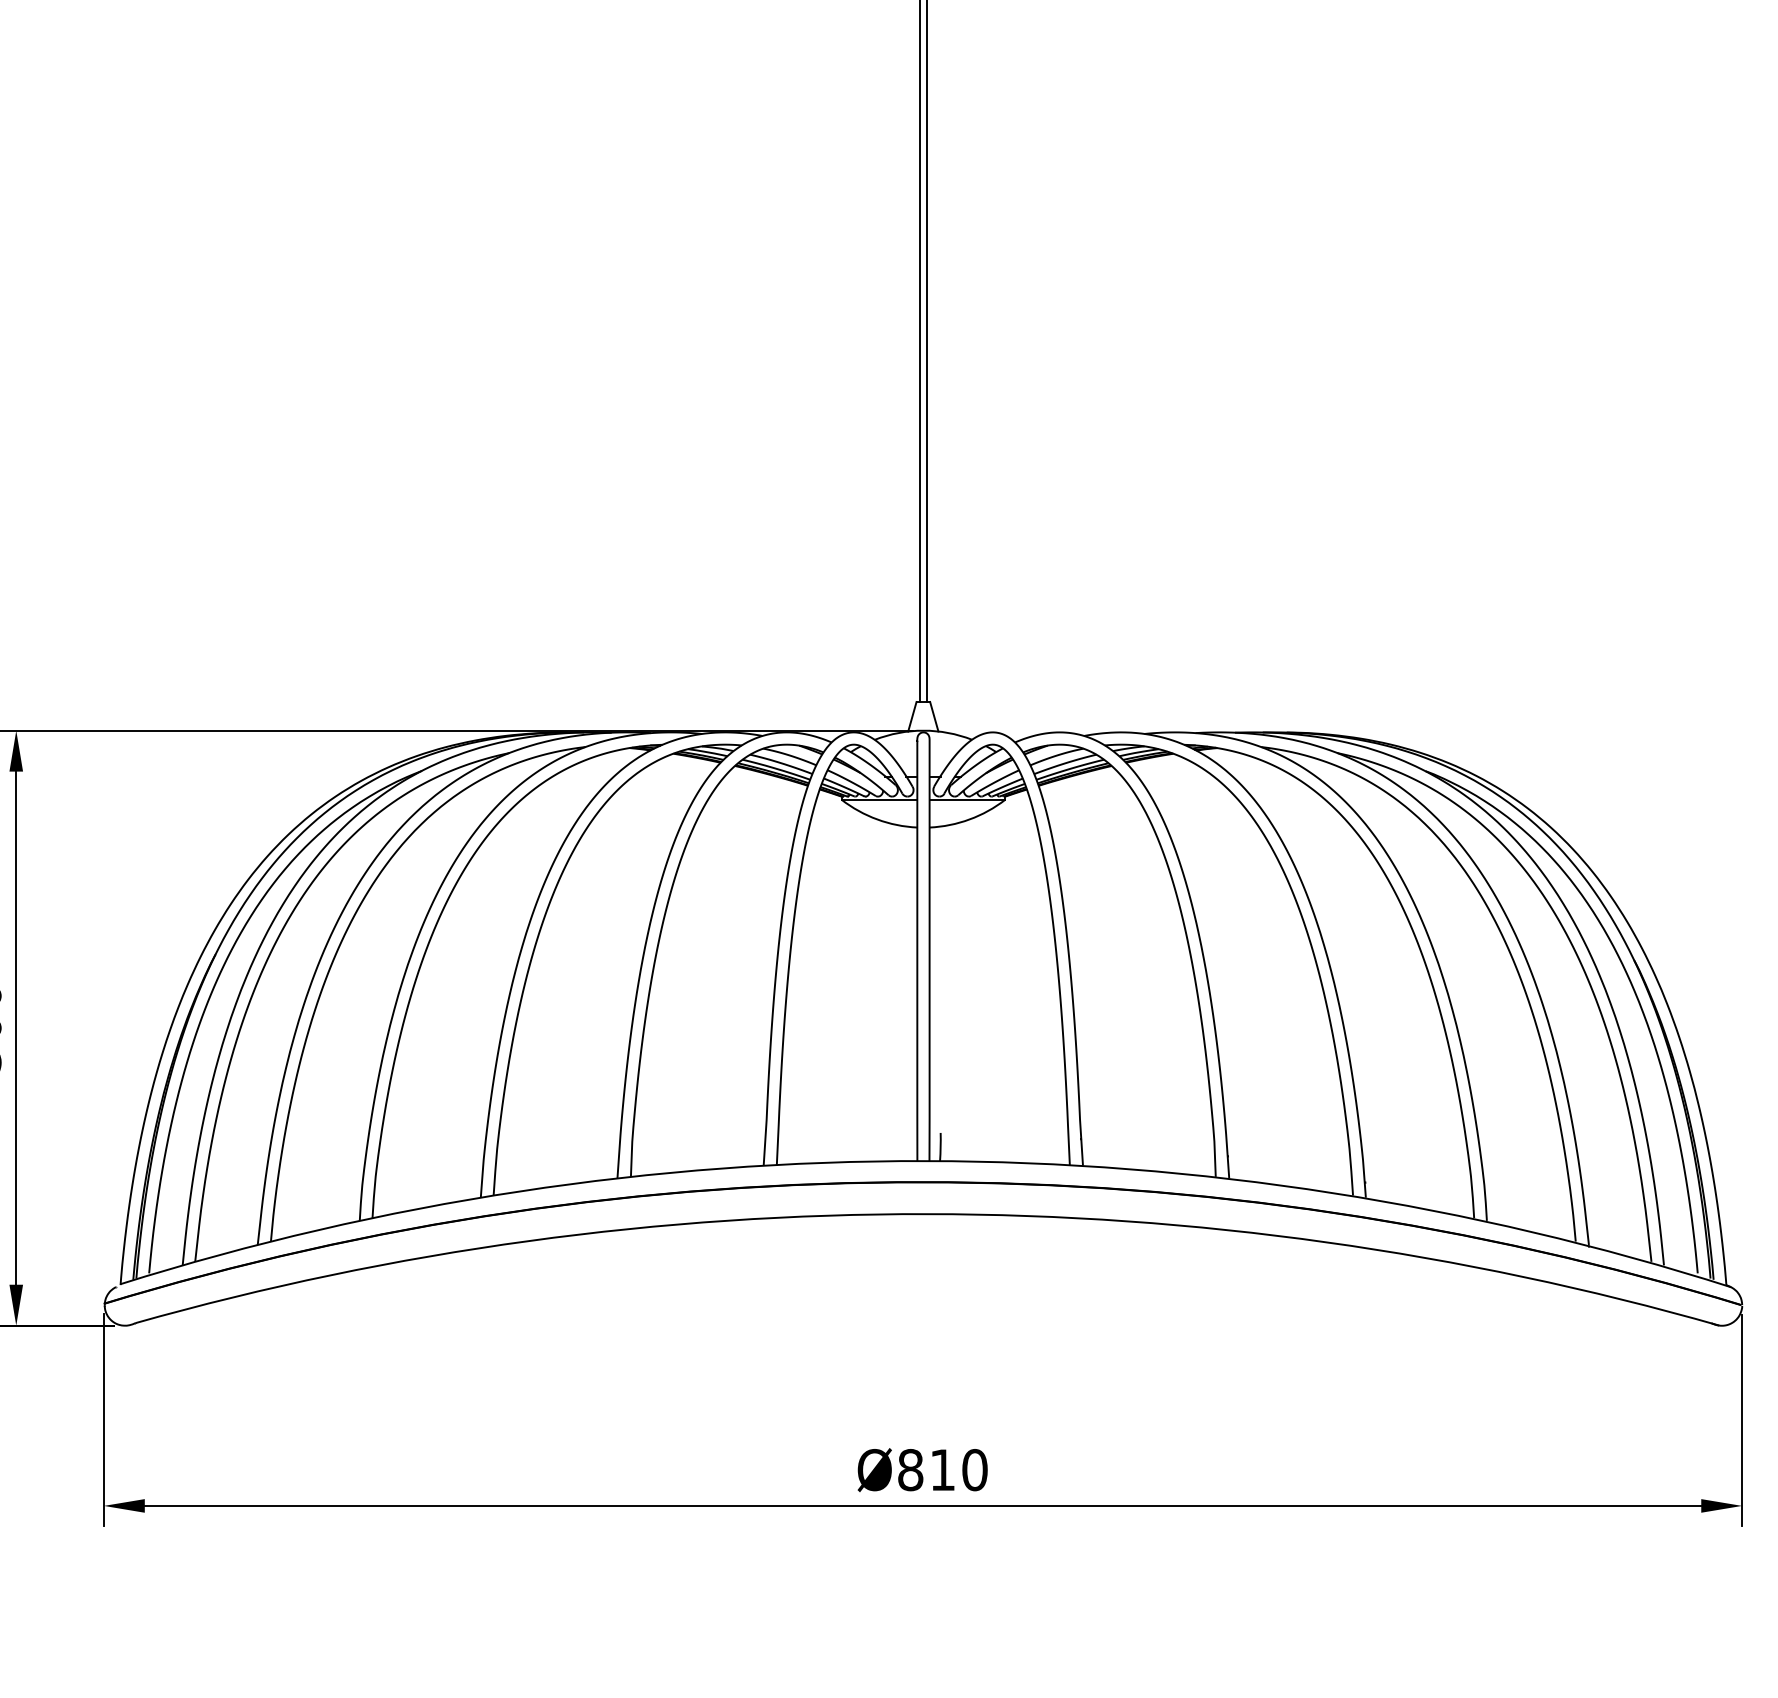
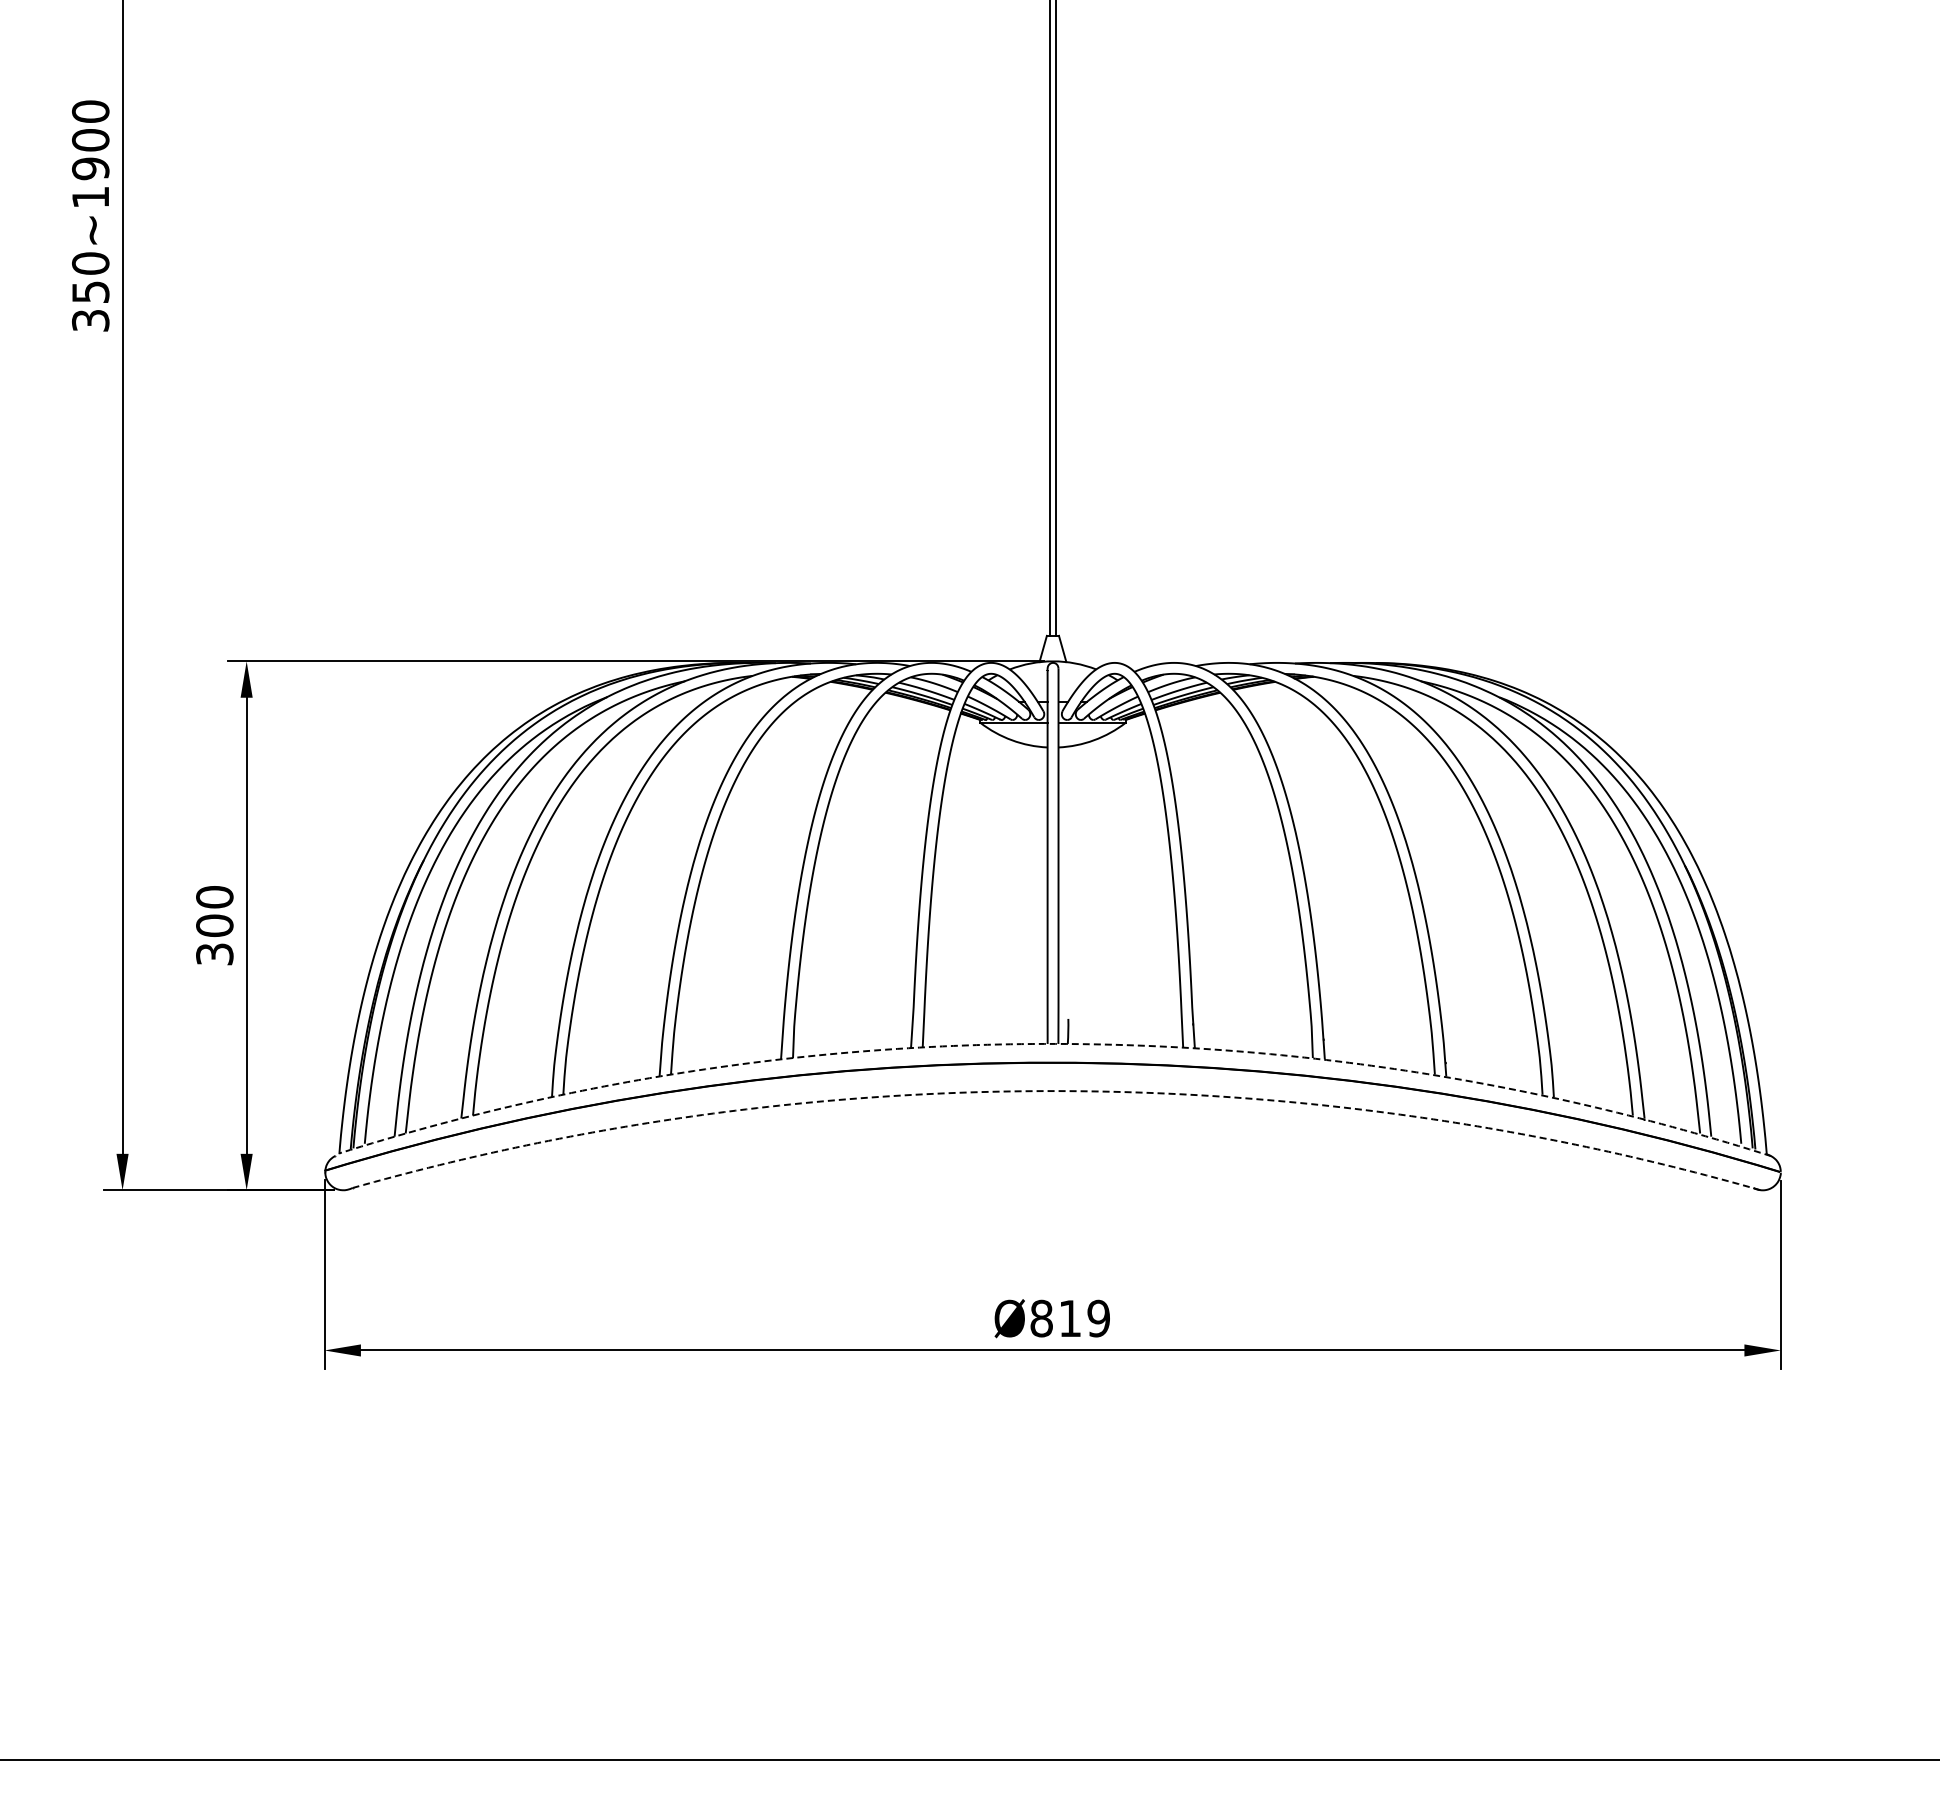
arc: (926, 1160) -> (1055, 1043), solid -> dashed
arc: (927, 1214) -> (1056, 1091), solid -> dashed
text: (974, 1469) -> (1098, 1318), Ø810 -> Ø819

